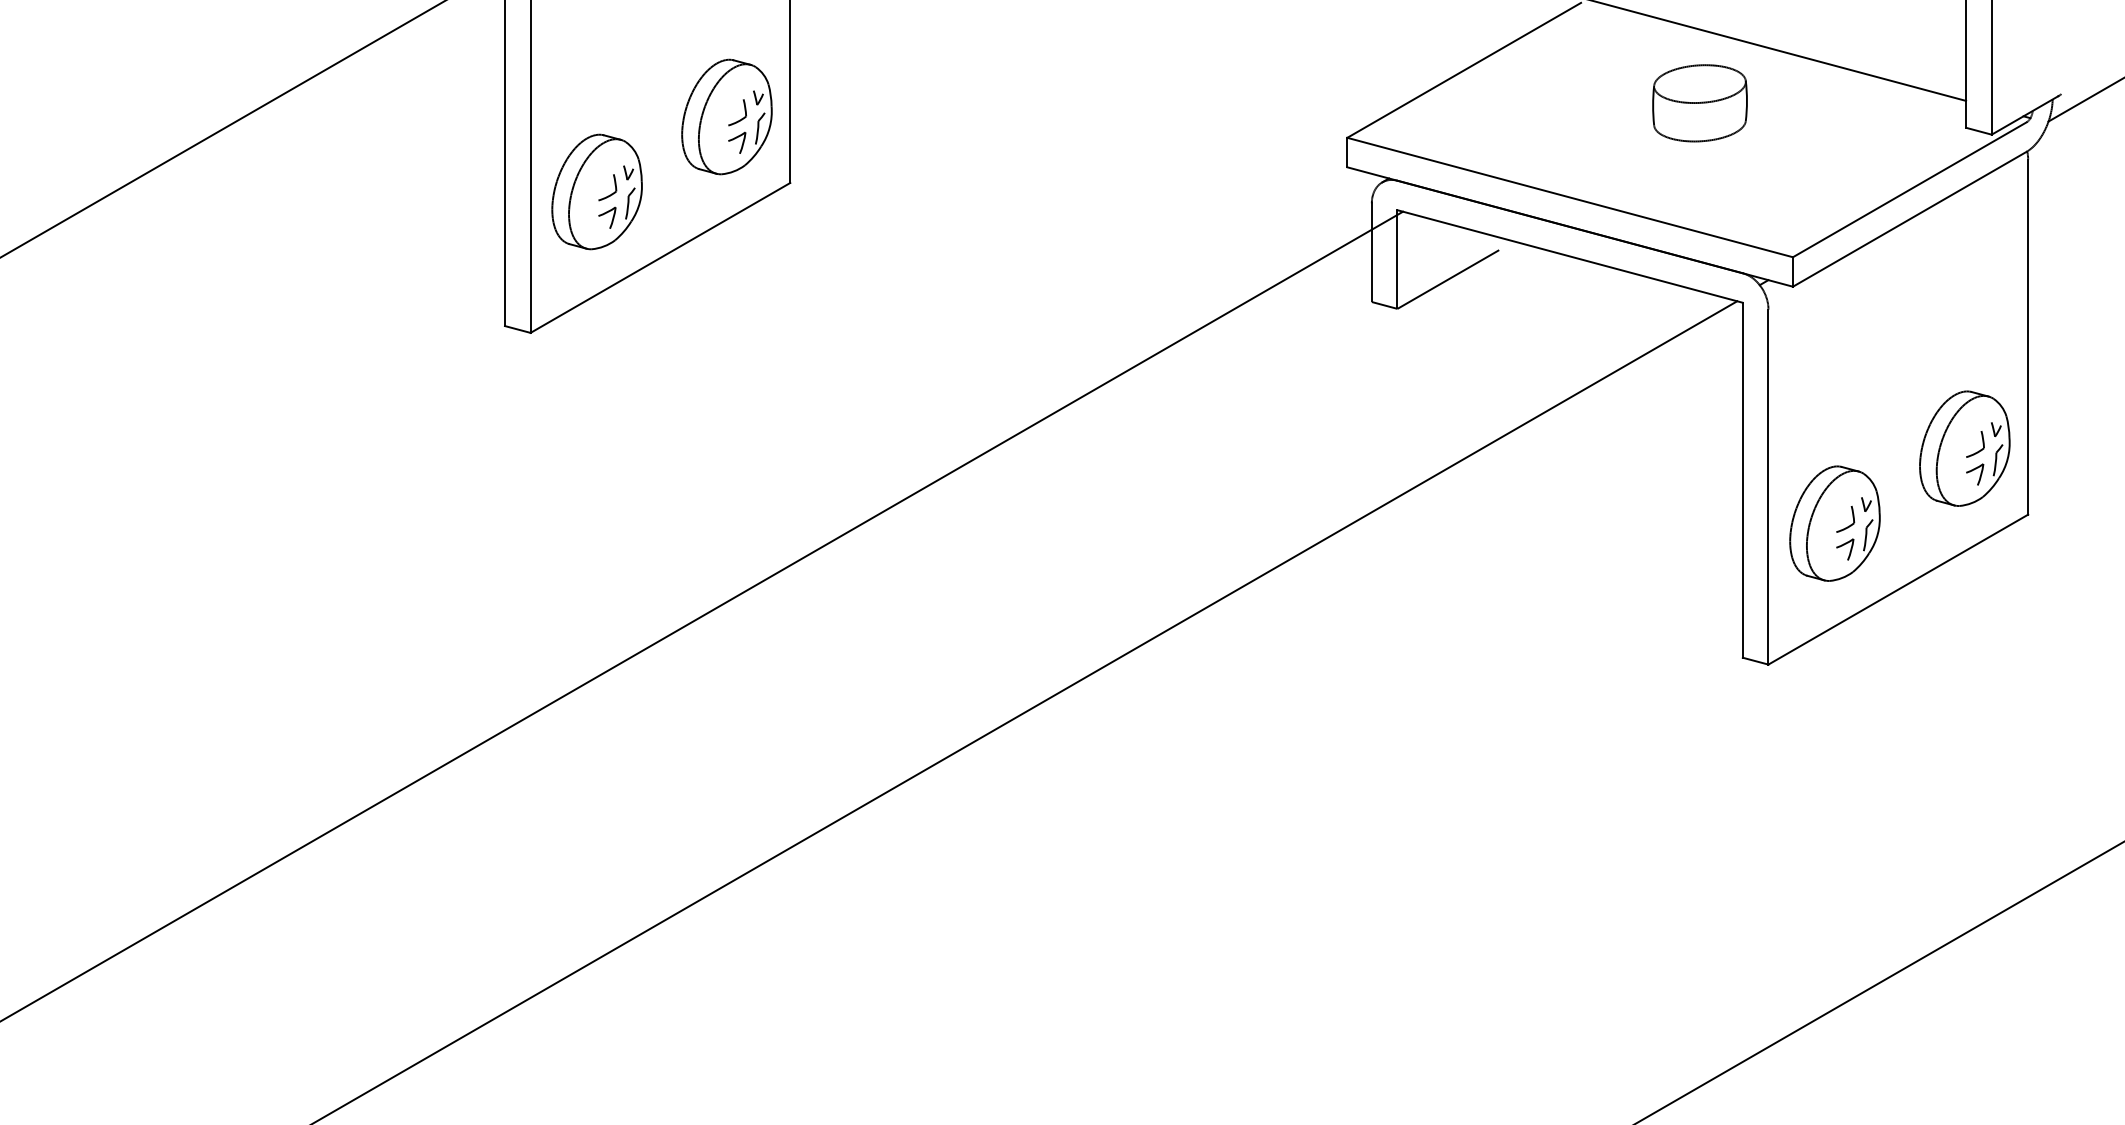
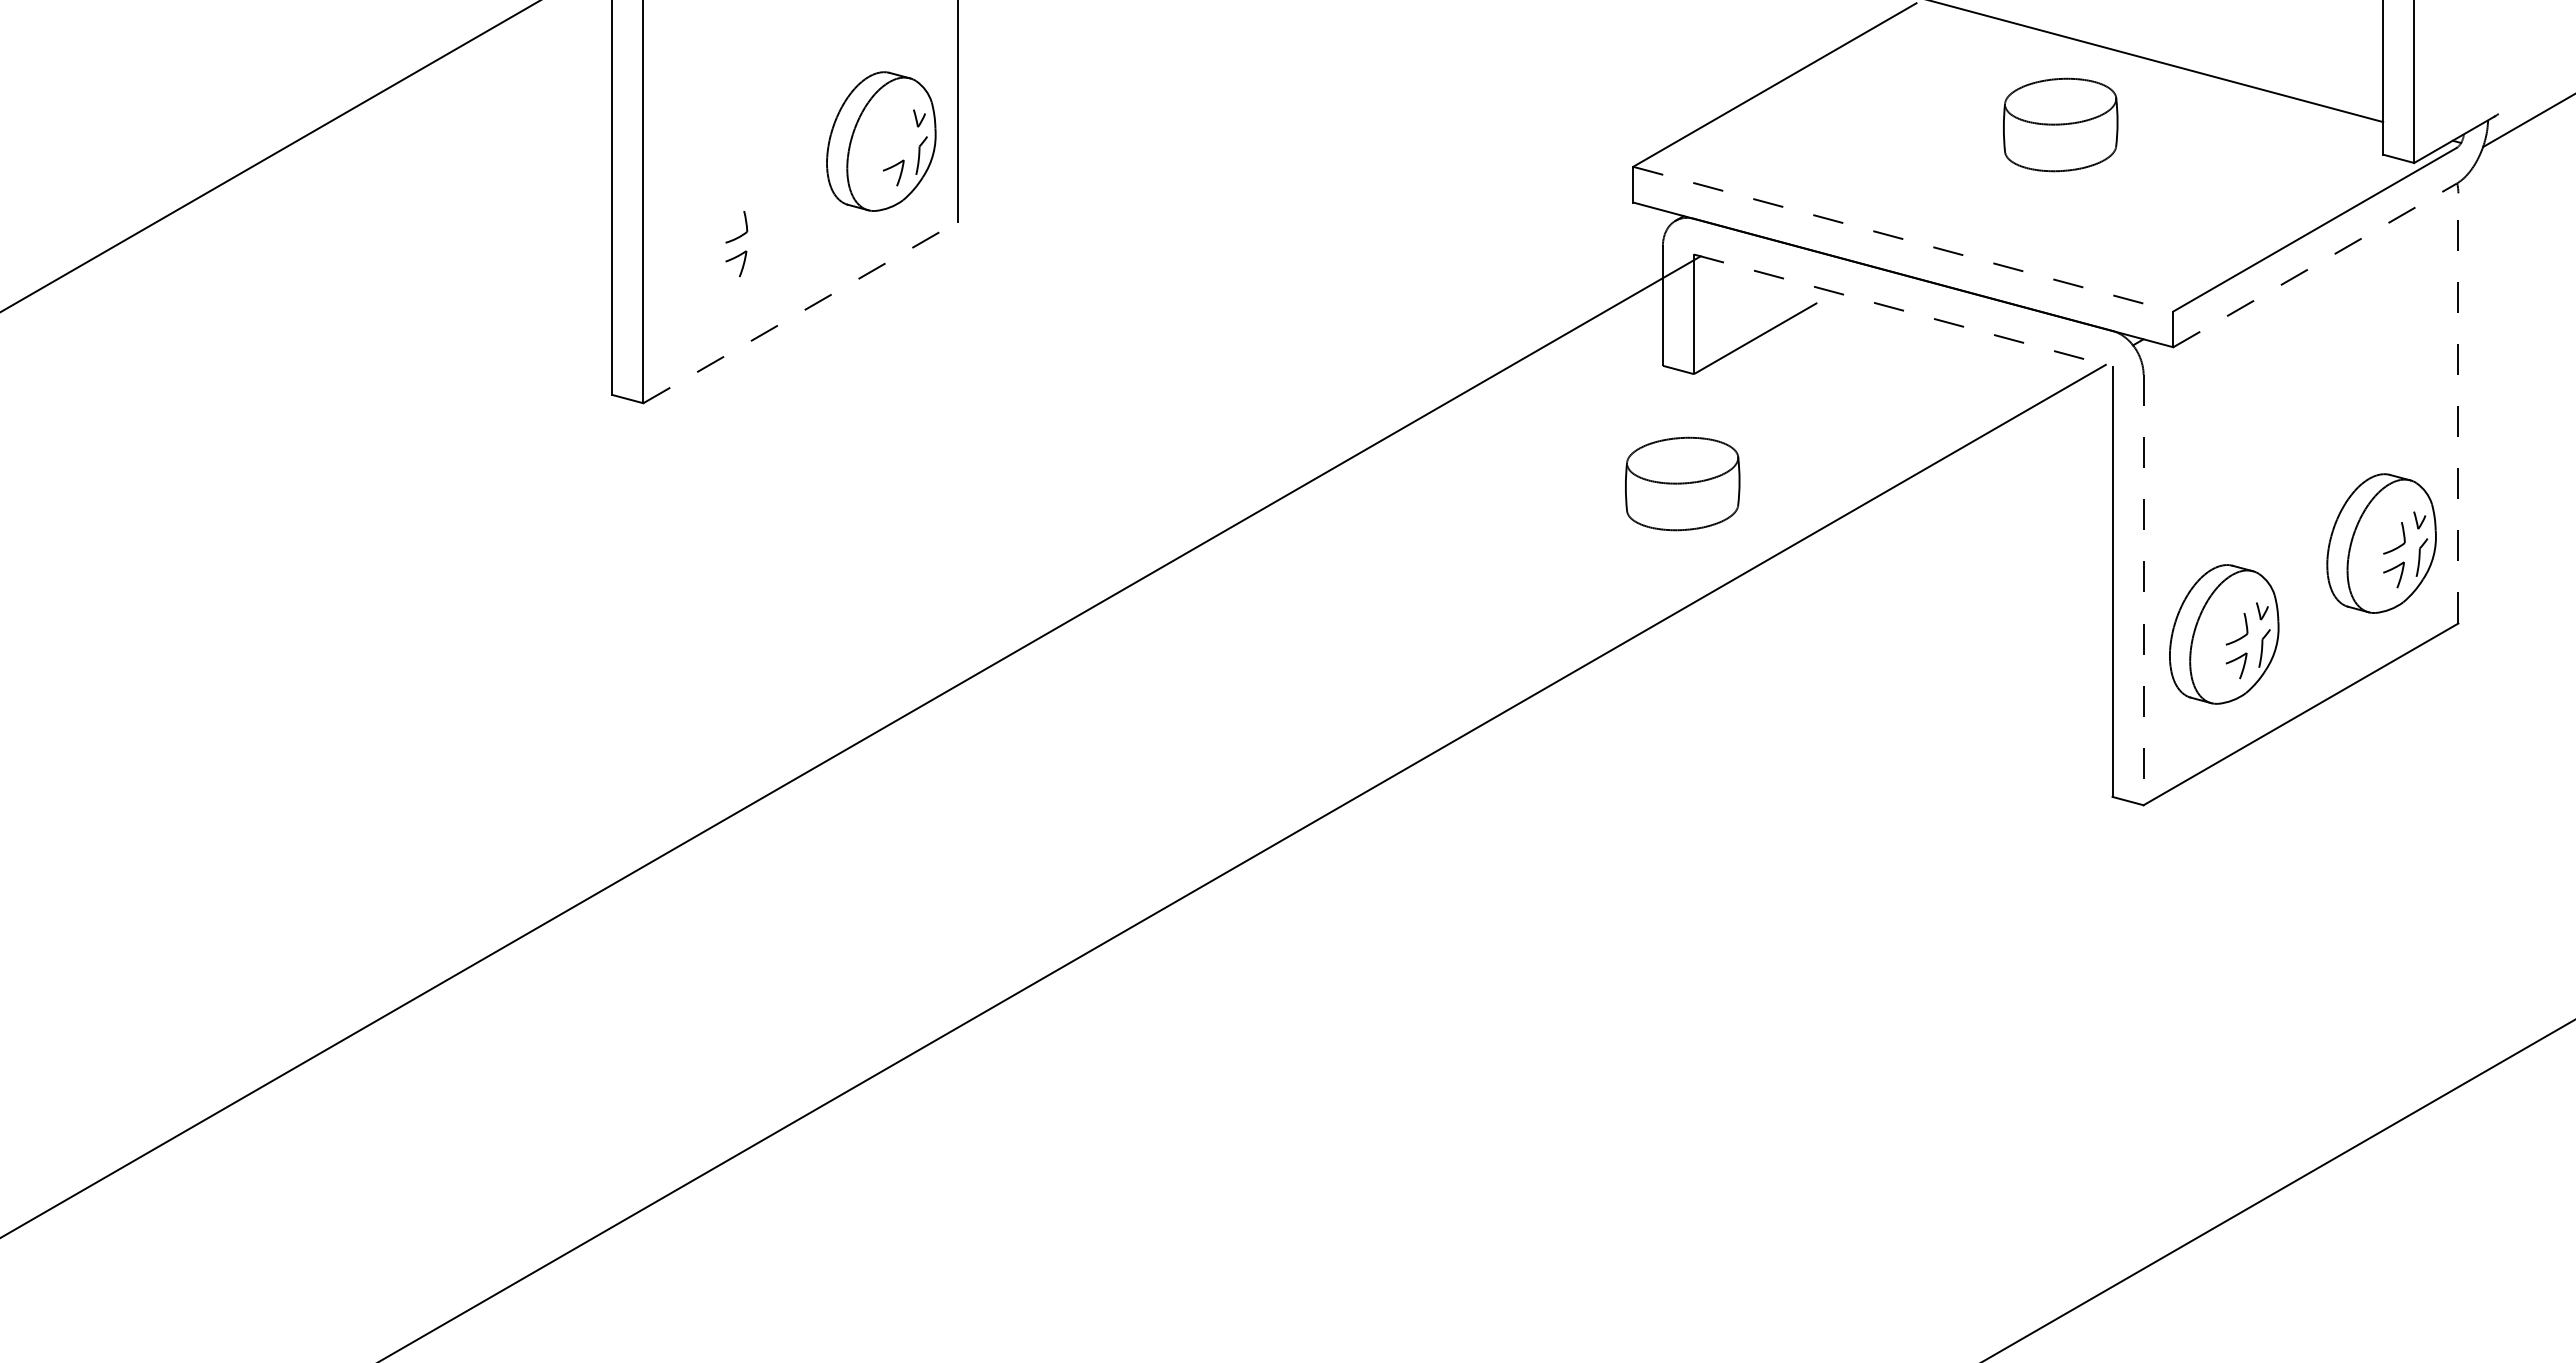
part: (740, 119) -> (897, 144), removed
part: (596, 192) -> (723, 232), removed
line: (1570, 197) -> (1903, 239), solid -> dashed
line: (1909, 219) -> (2314, 265), solid -> dashed
line: (1570, 256) -> (1903, 310), solid -> dashed
line: (660, 258) -> (800, 312), solid -> dashed
line: (2028, 336) -> (2458, 407), solid -> dashed
part: (1388, 399) -> (1682, 483), added
line: (1768, 487) -> (2143, 590), solid -> dashed

